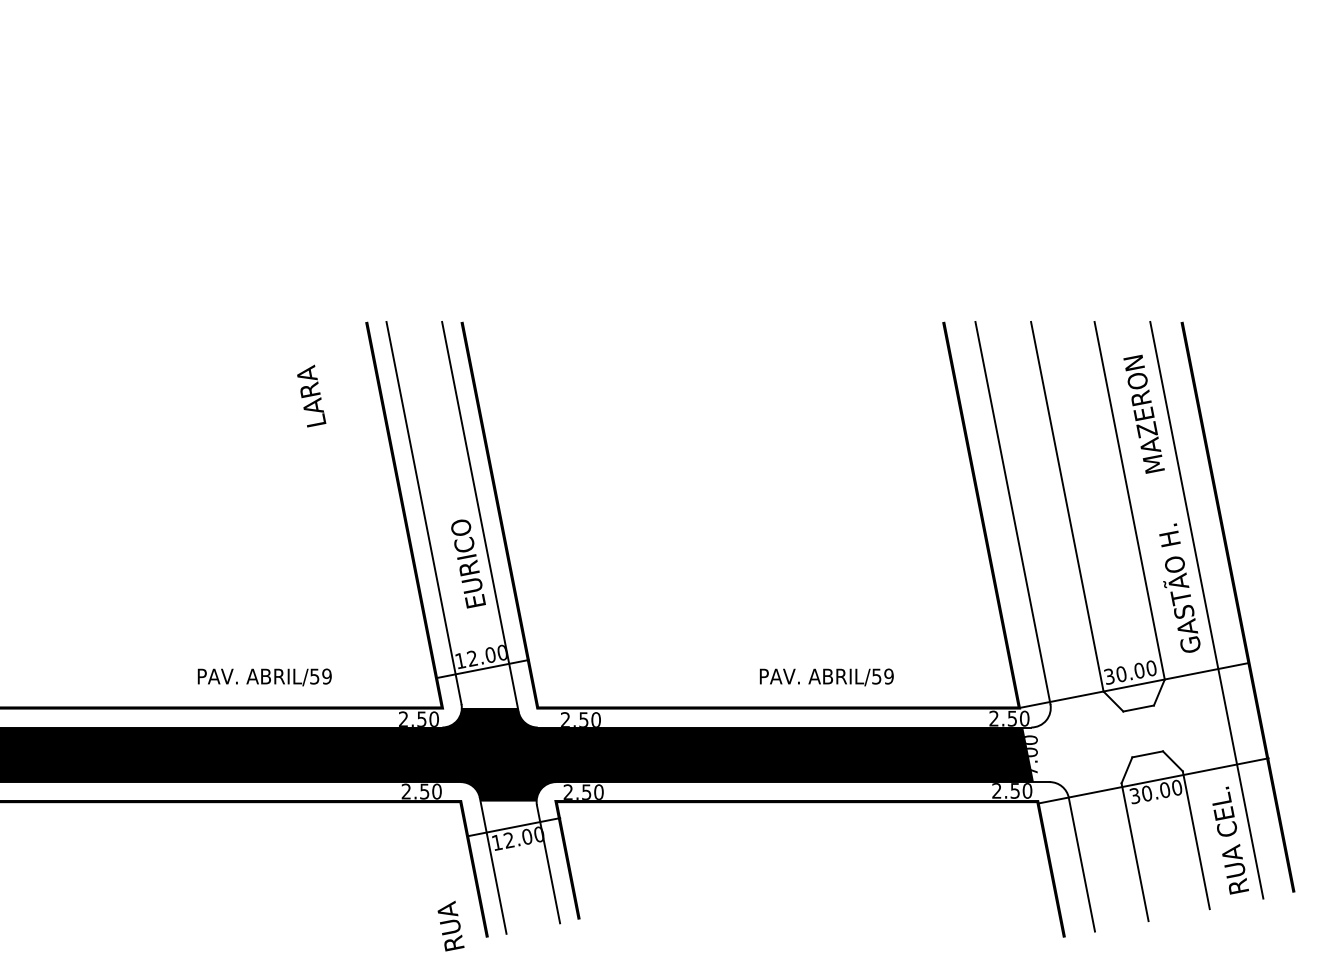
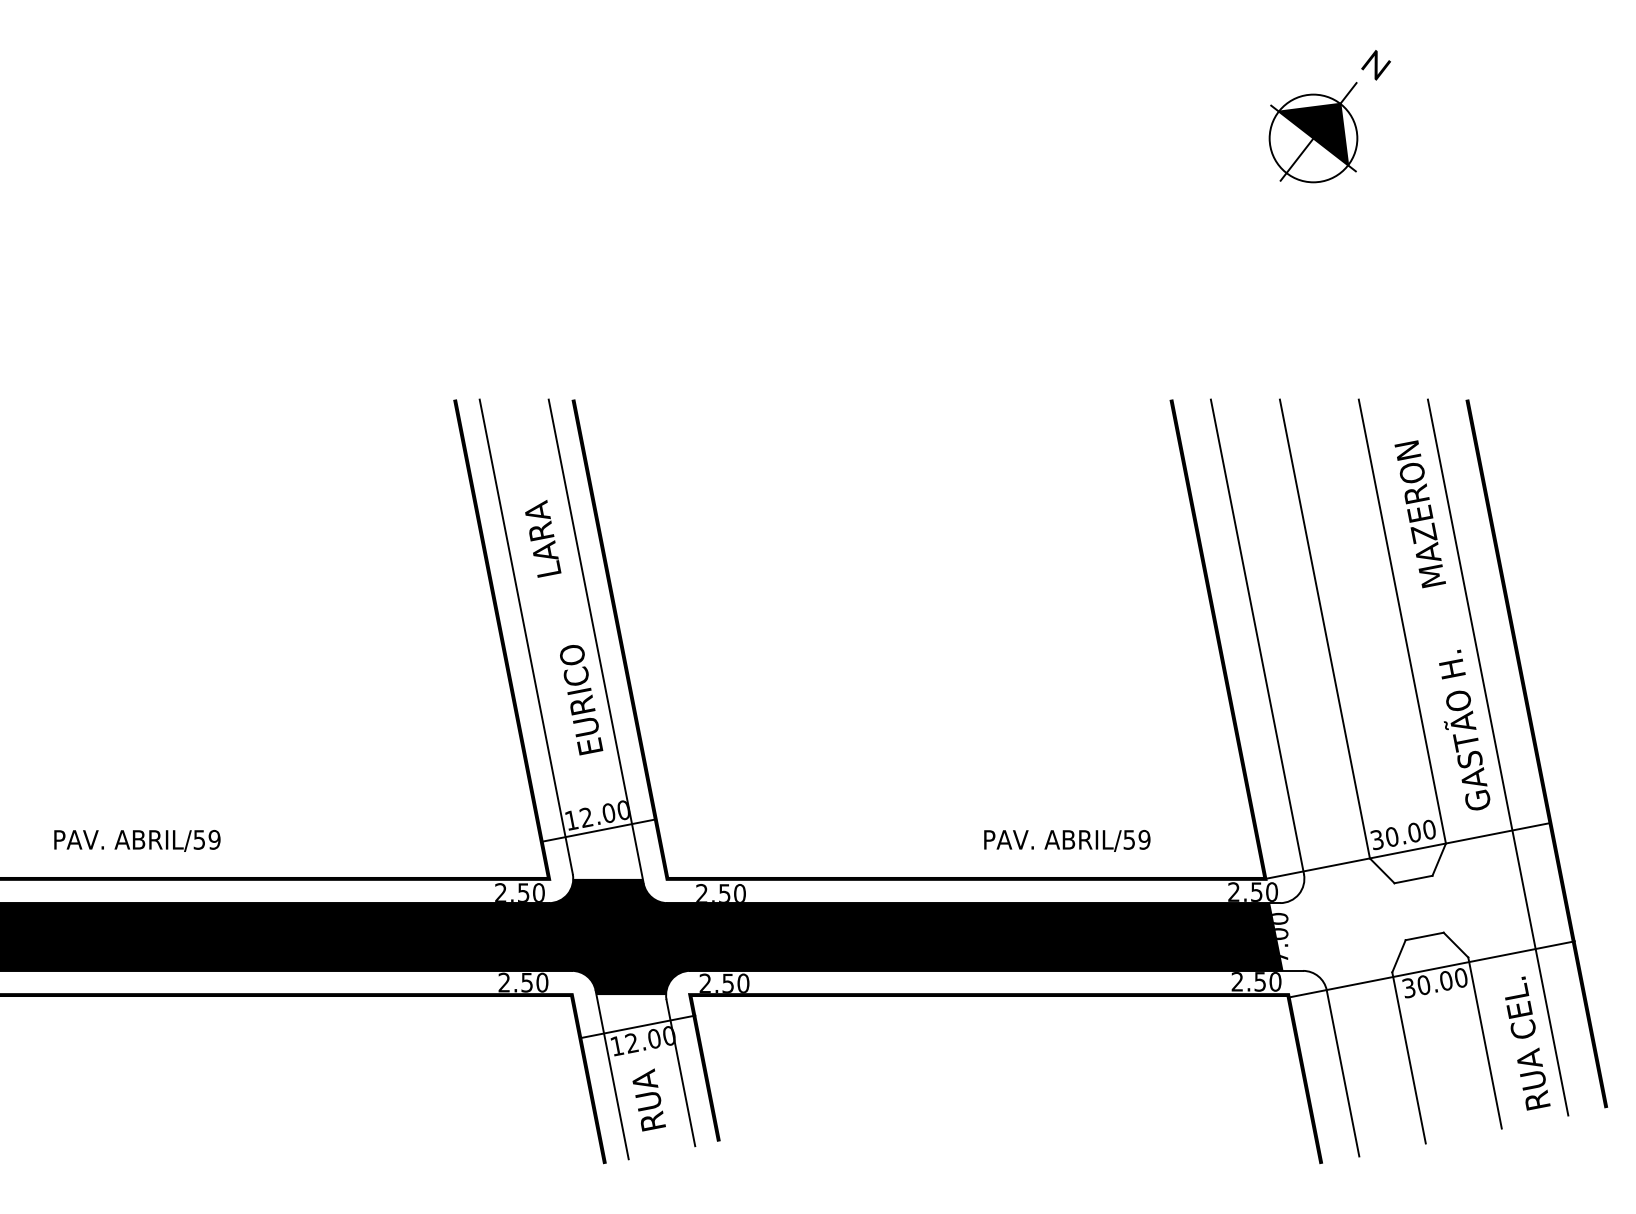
part: (1070, 93) -> (1328, 115), added
text: (311, 395) -> (543, 538), moved
text: (264, 677) -> (137, 841), moved
text: (826, 677) -> (1066, 841), moved
text: (450, 925) -> (648, 1099), moved

